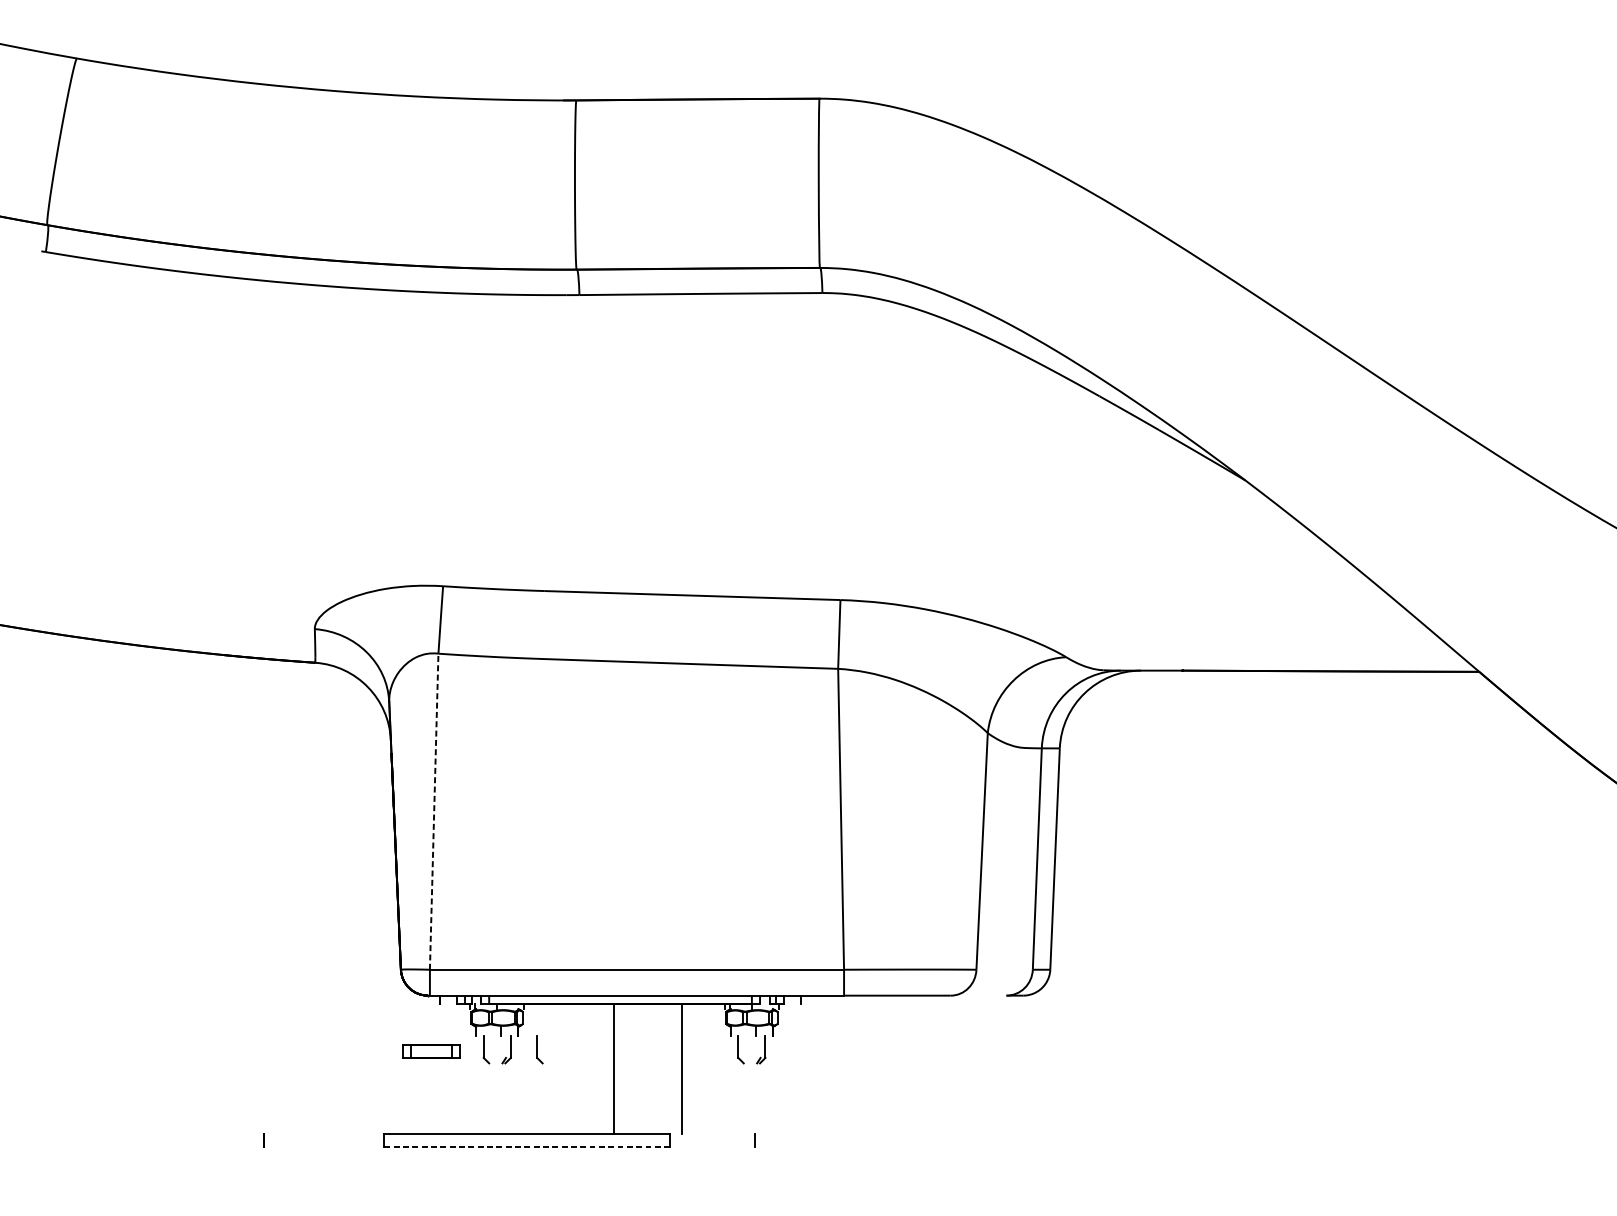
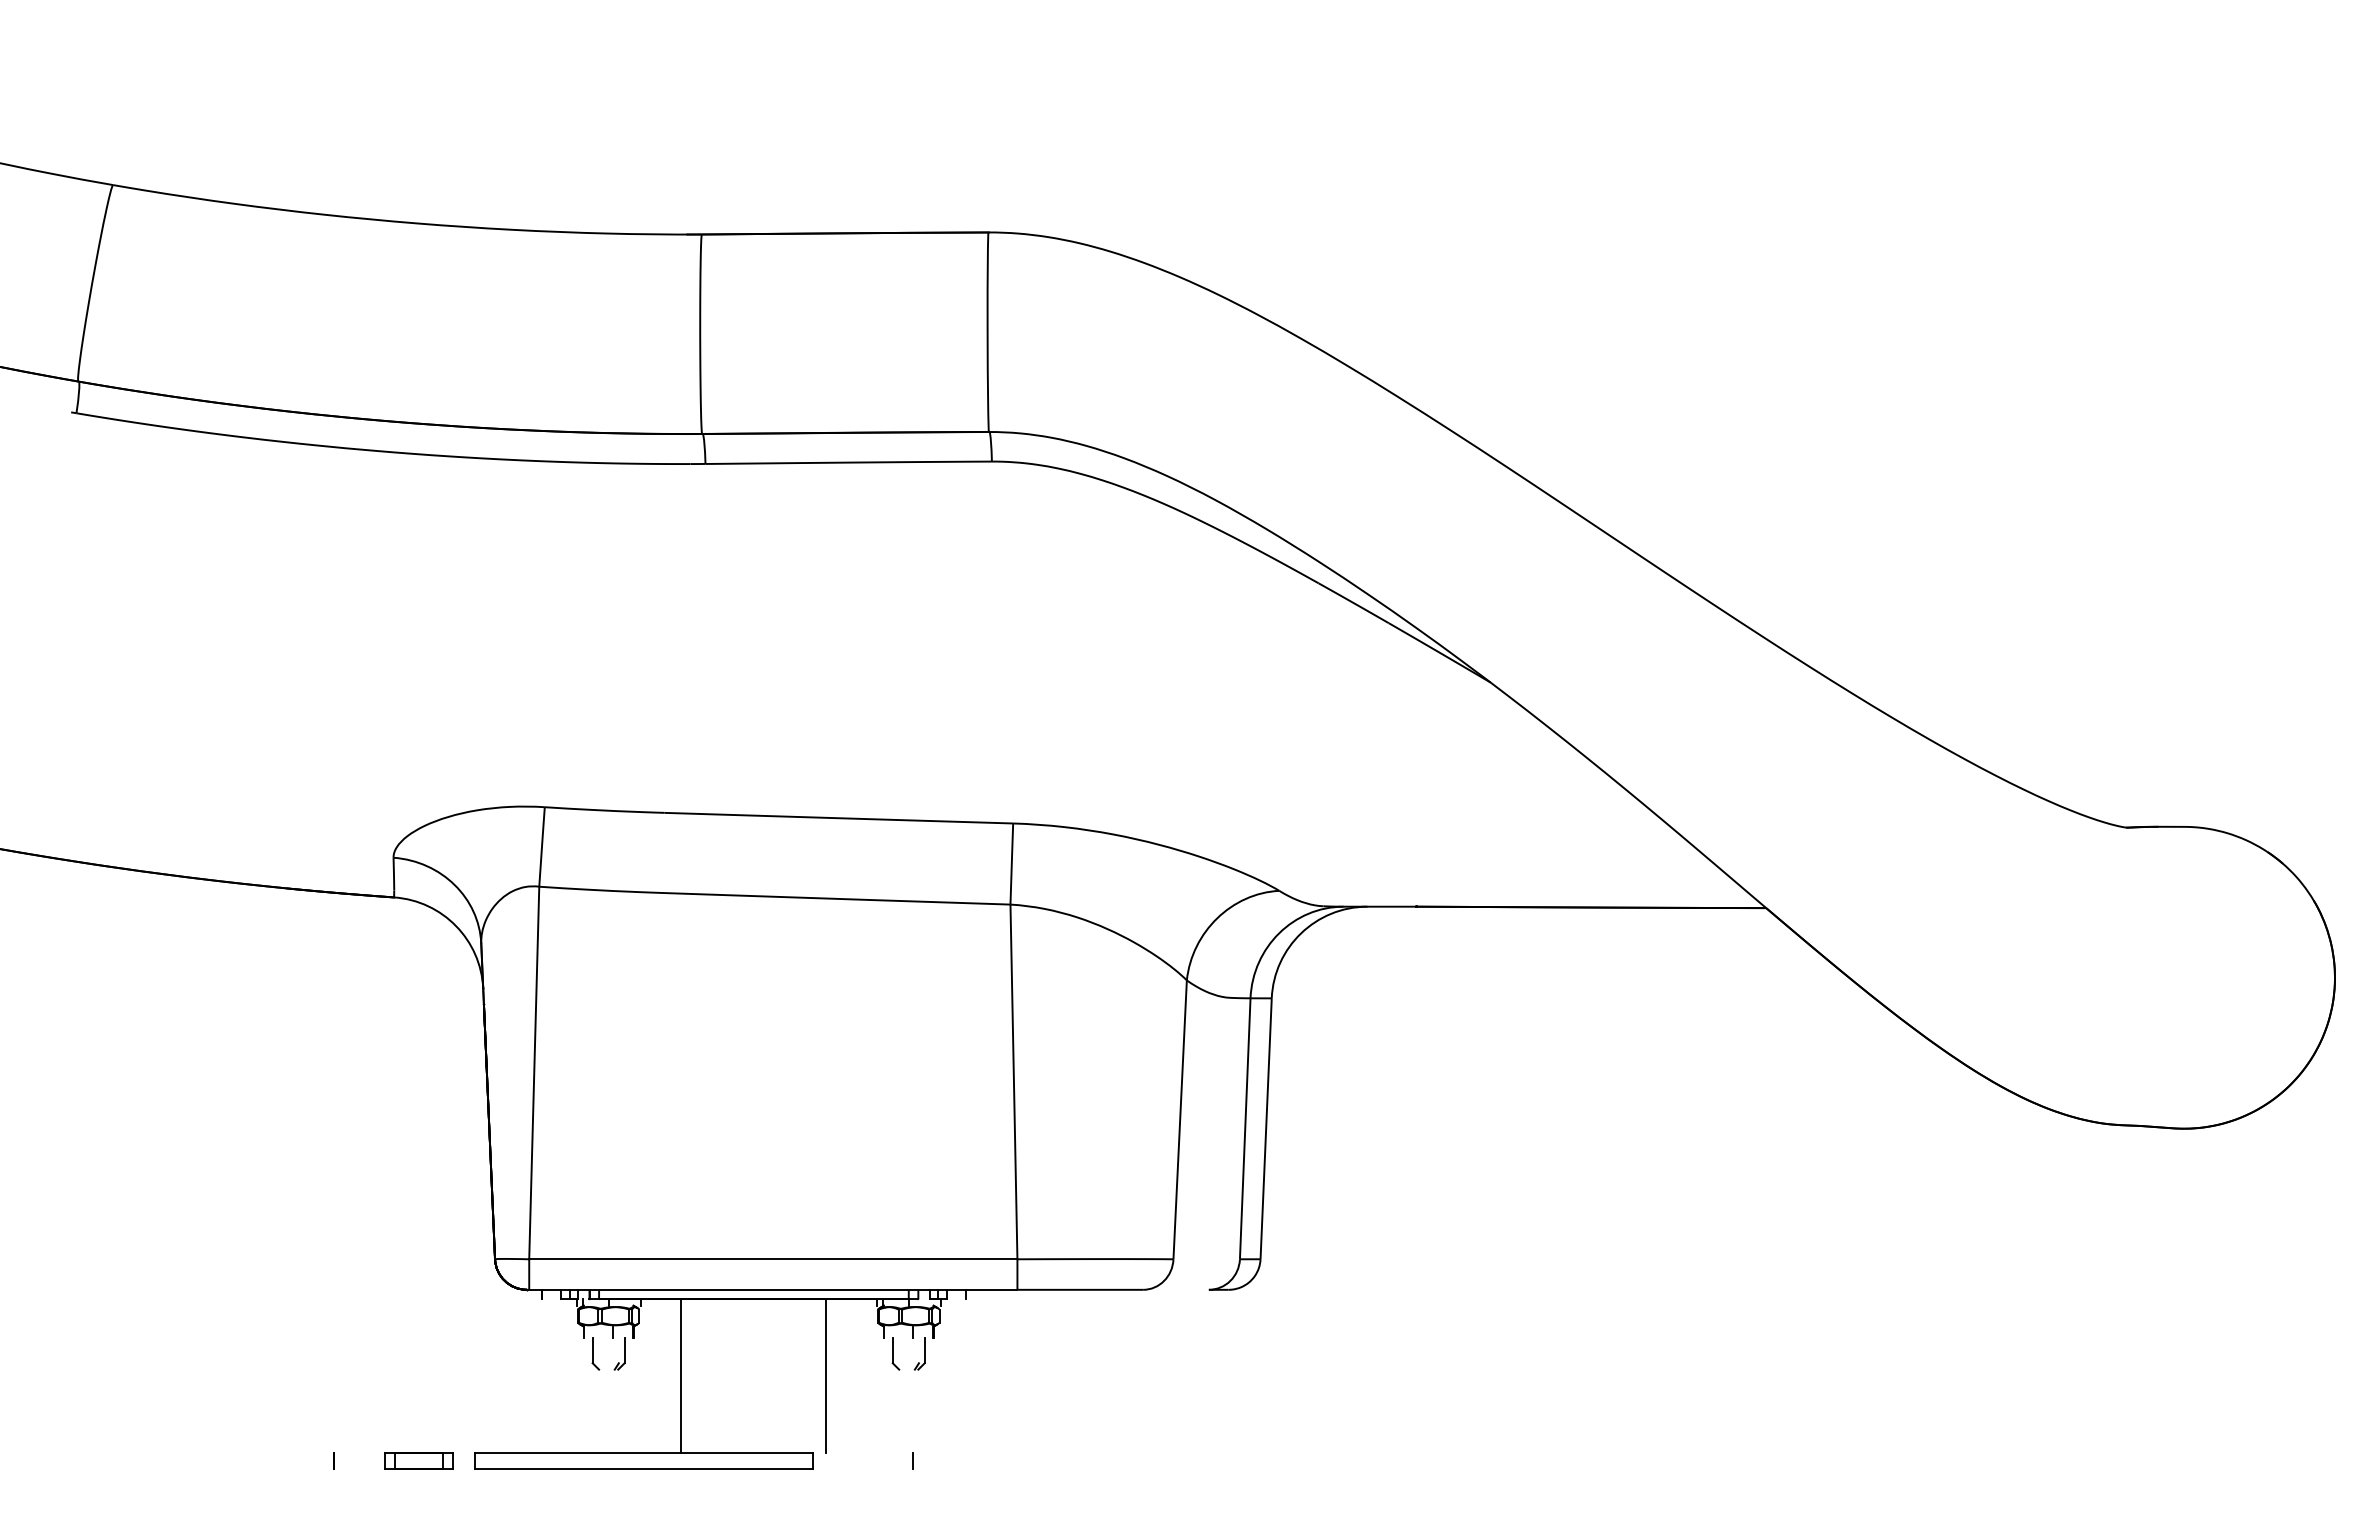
line: (434, 811) -> (534, 1072), dashed -> solid
part: (539, 1049) -> (658, 1353), removed
part: (431, 1051) -> (418, 1460), moved
line: (614, 1068) -> (681, 1375), moved
line: (527, 1147) -> (644, 1468), dashed -> solid

